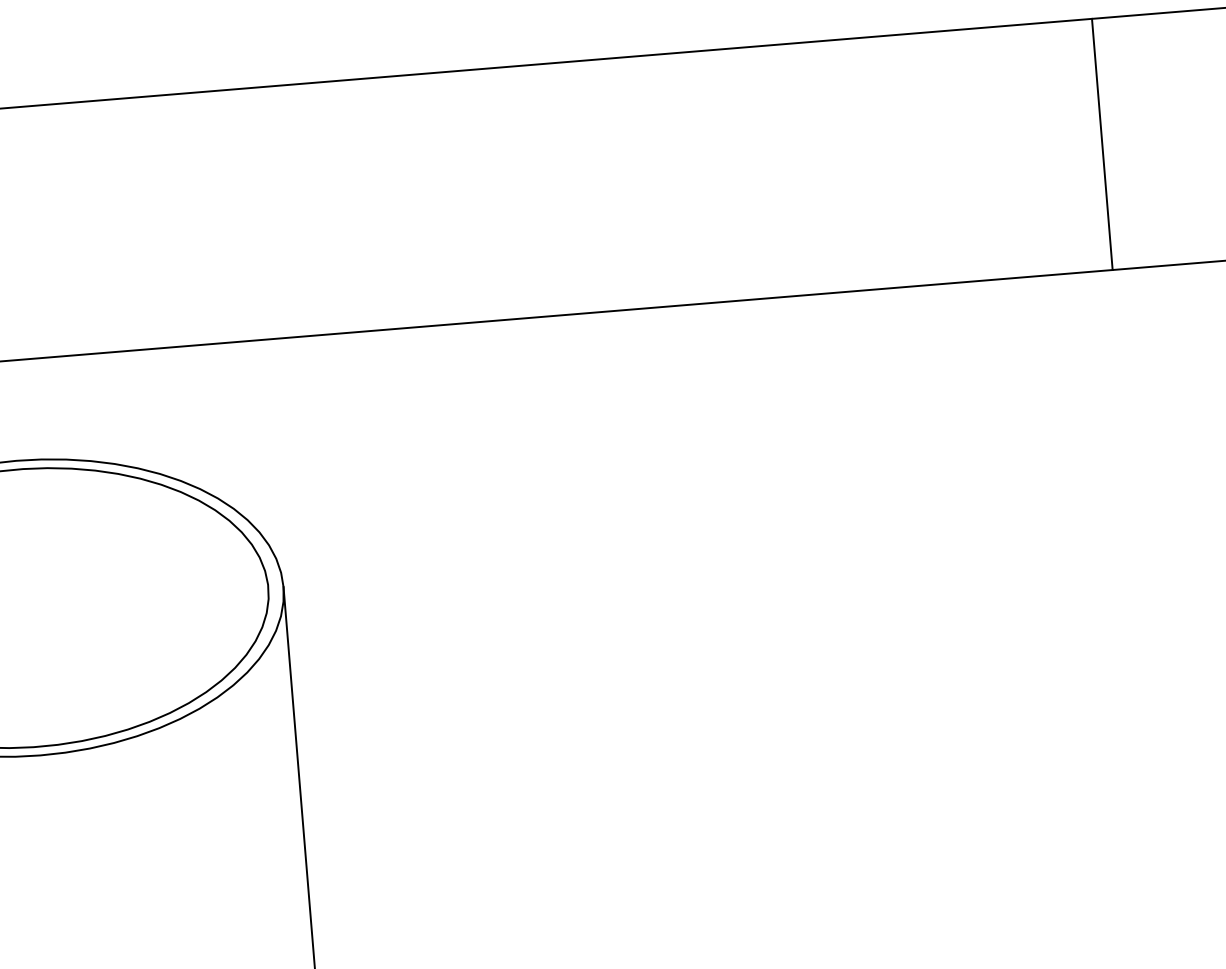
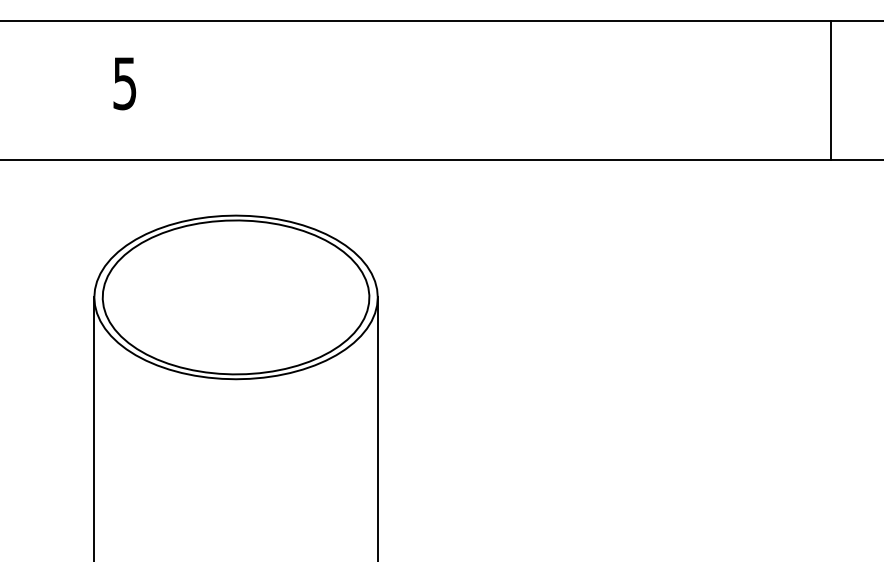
line: (1102, 144) -> (830, 90), moved

